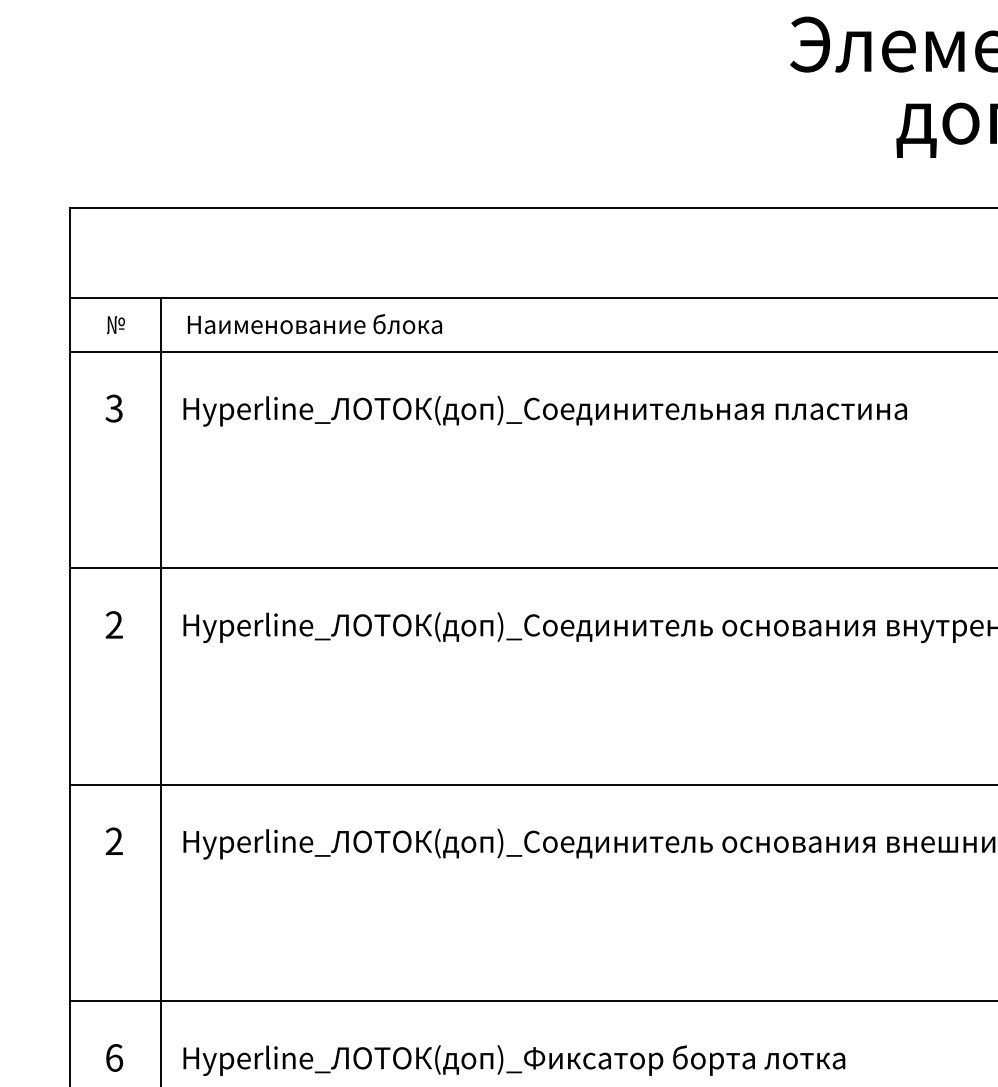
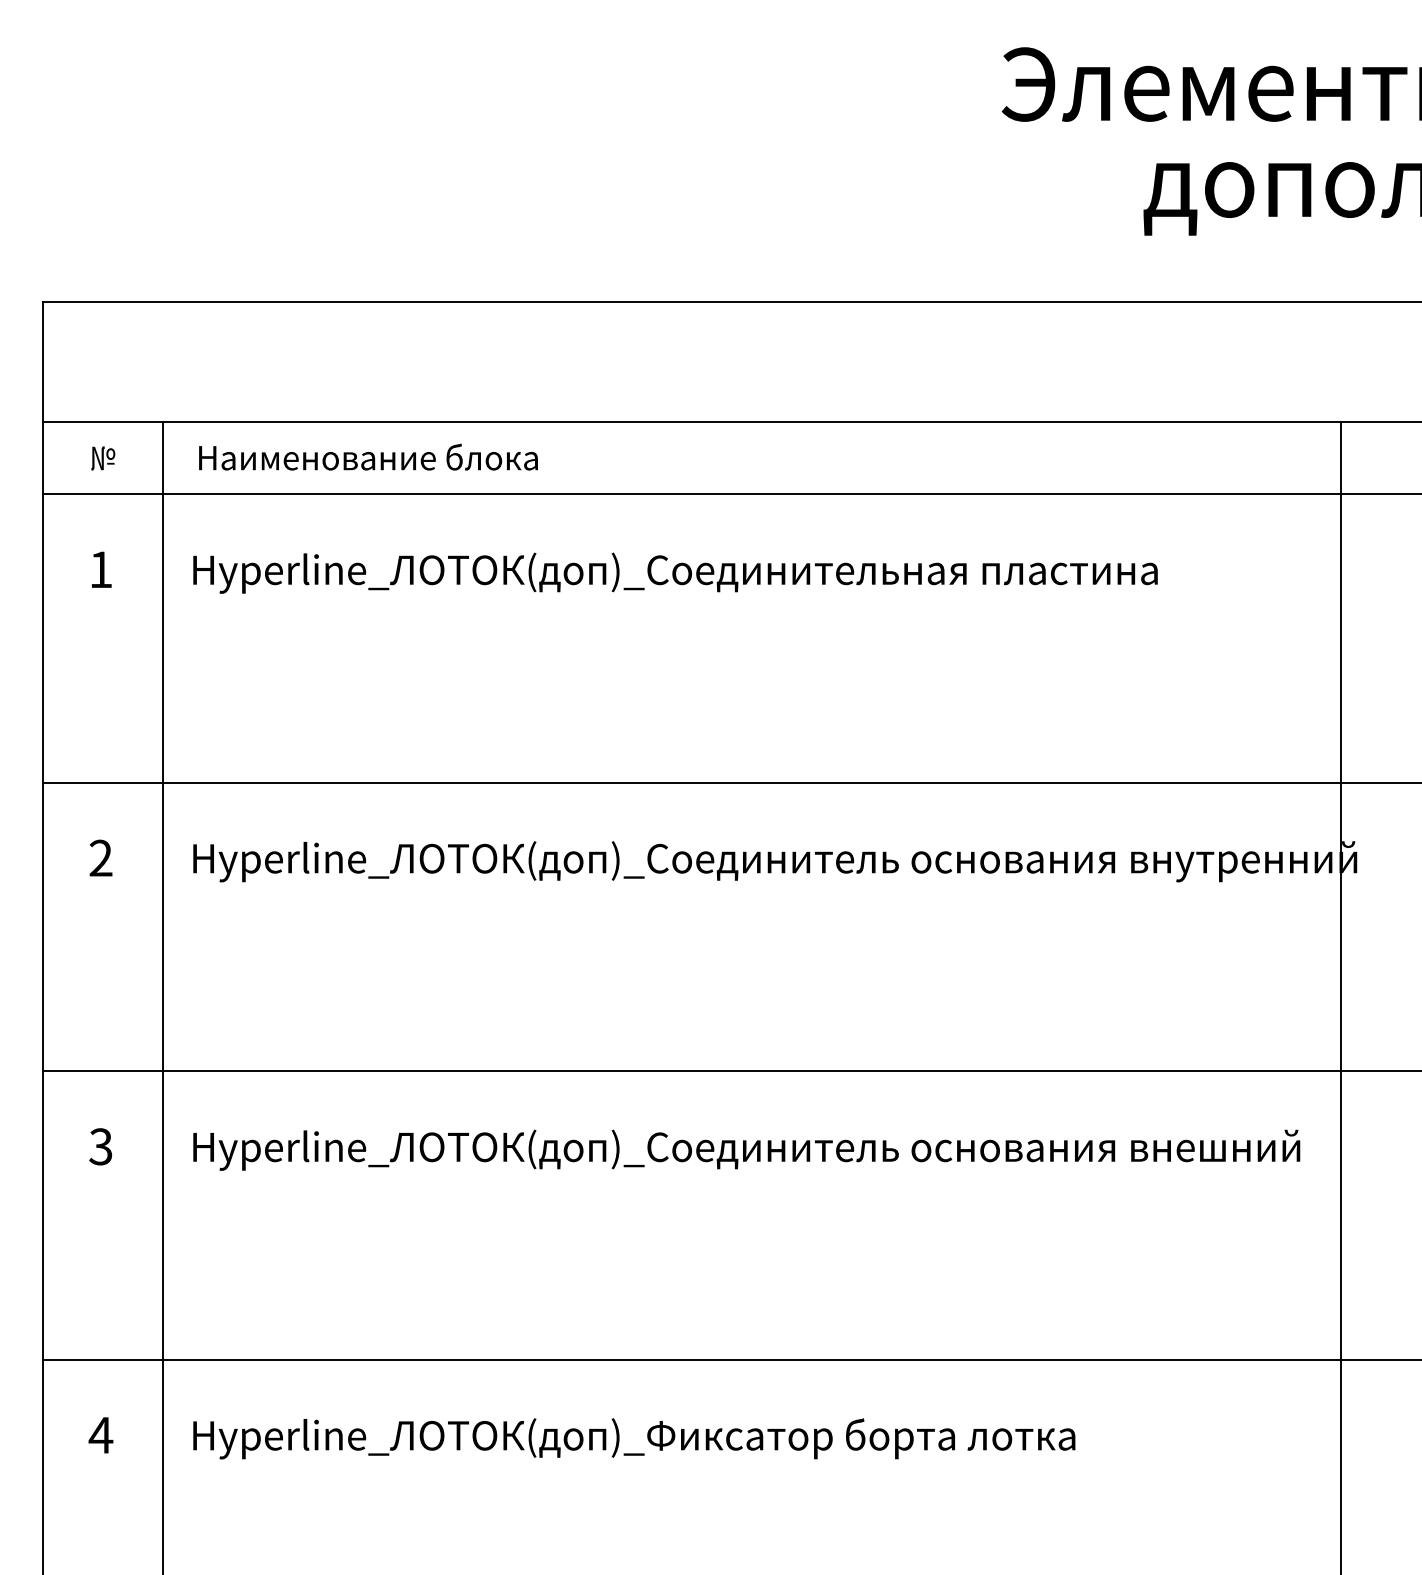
text: (113, 408) -> (100, 569), 3 -> 1
text: (113, 841) -> (100, 1146), 2 -> 3
text: (113, 1057) -> (100, 1434), 6 -> 4

